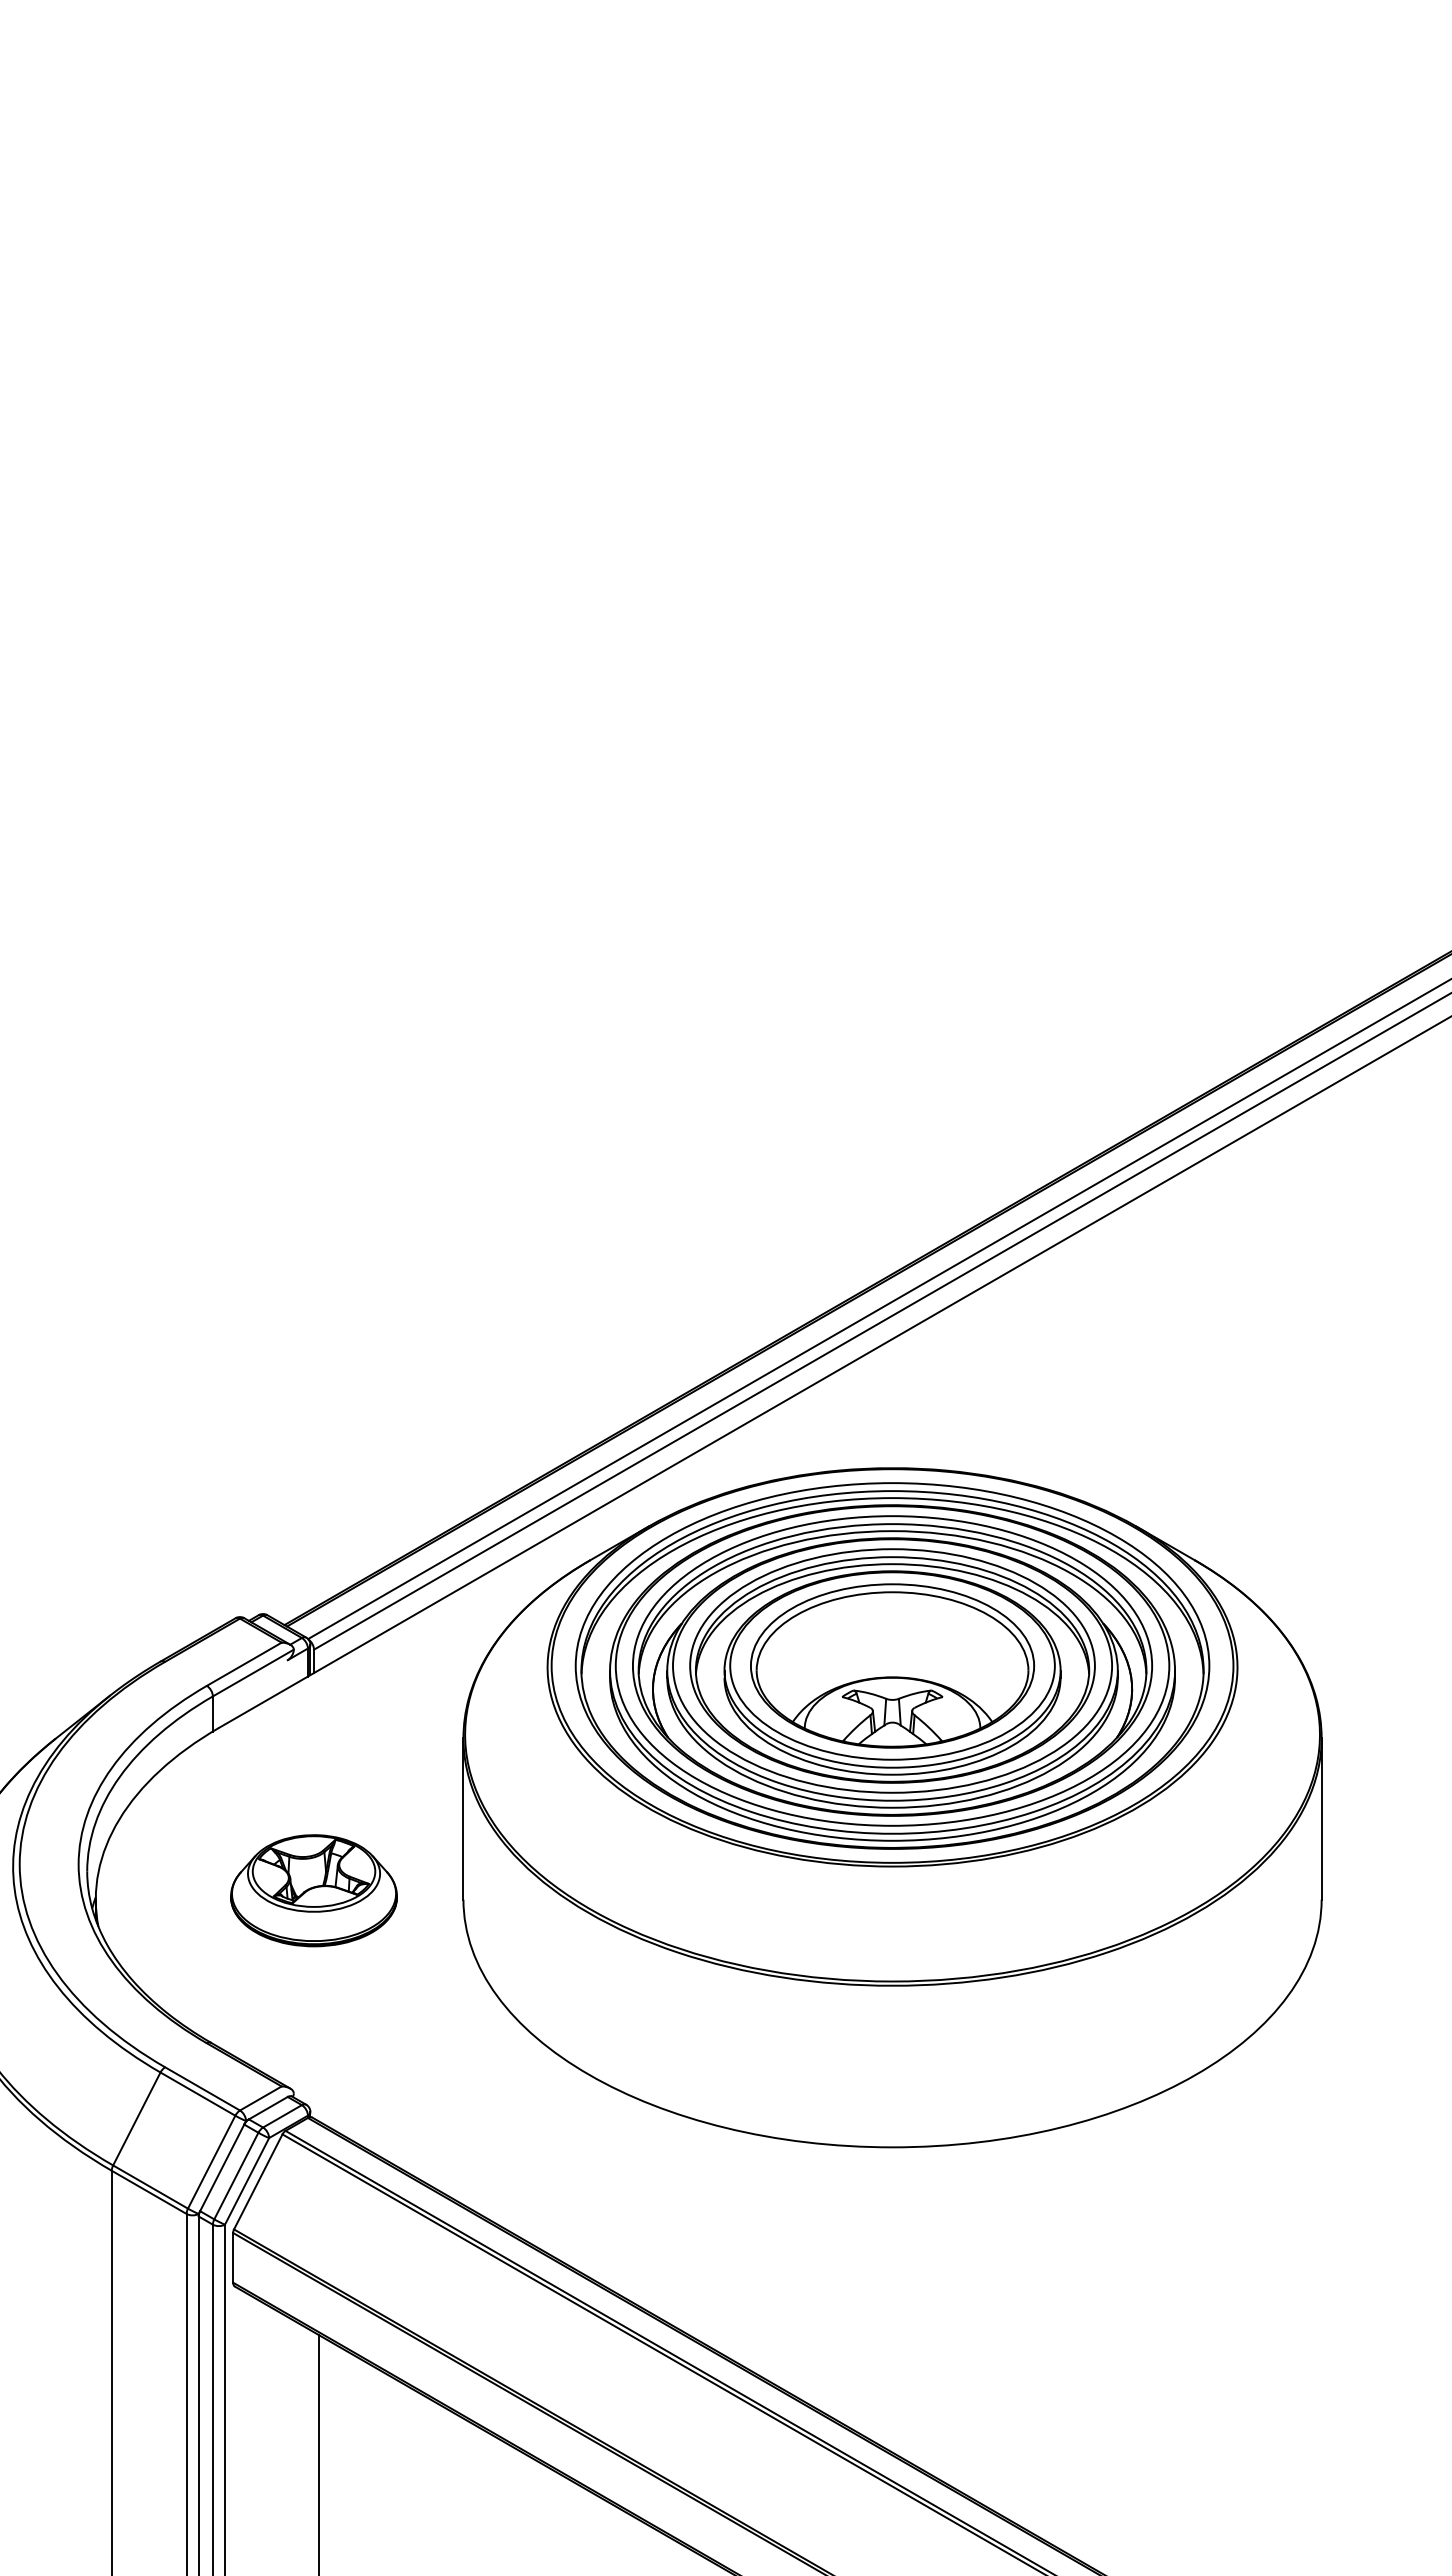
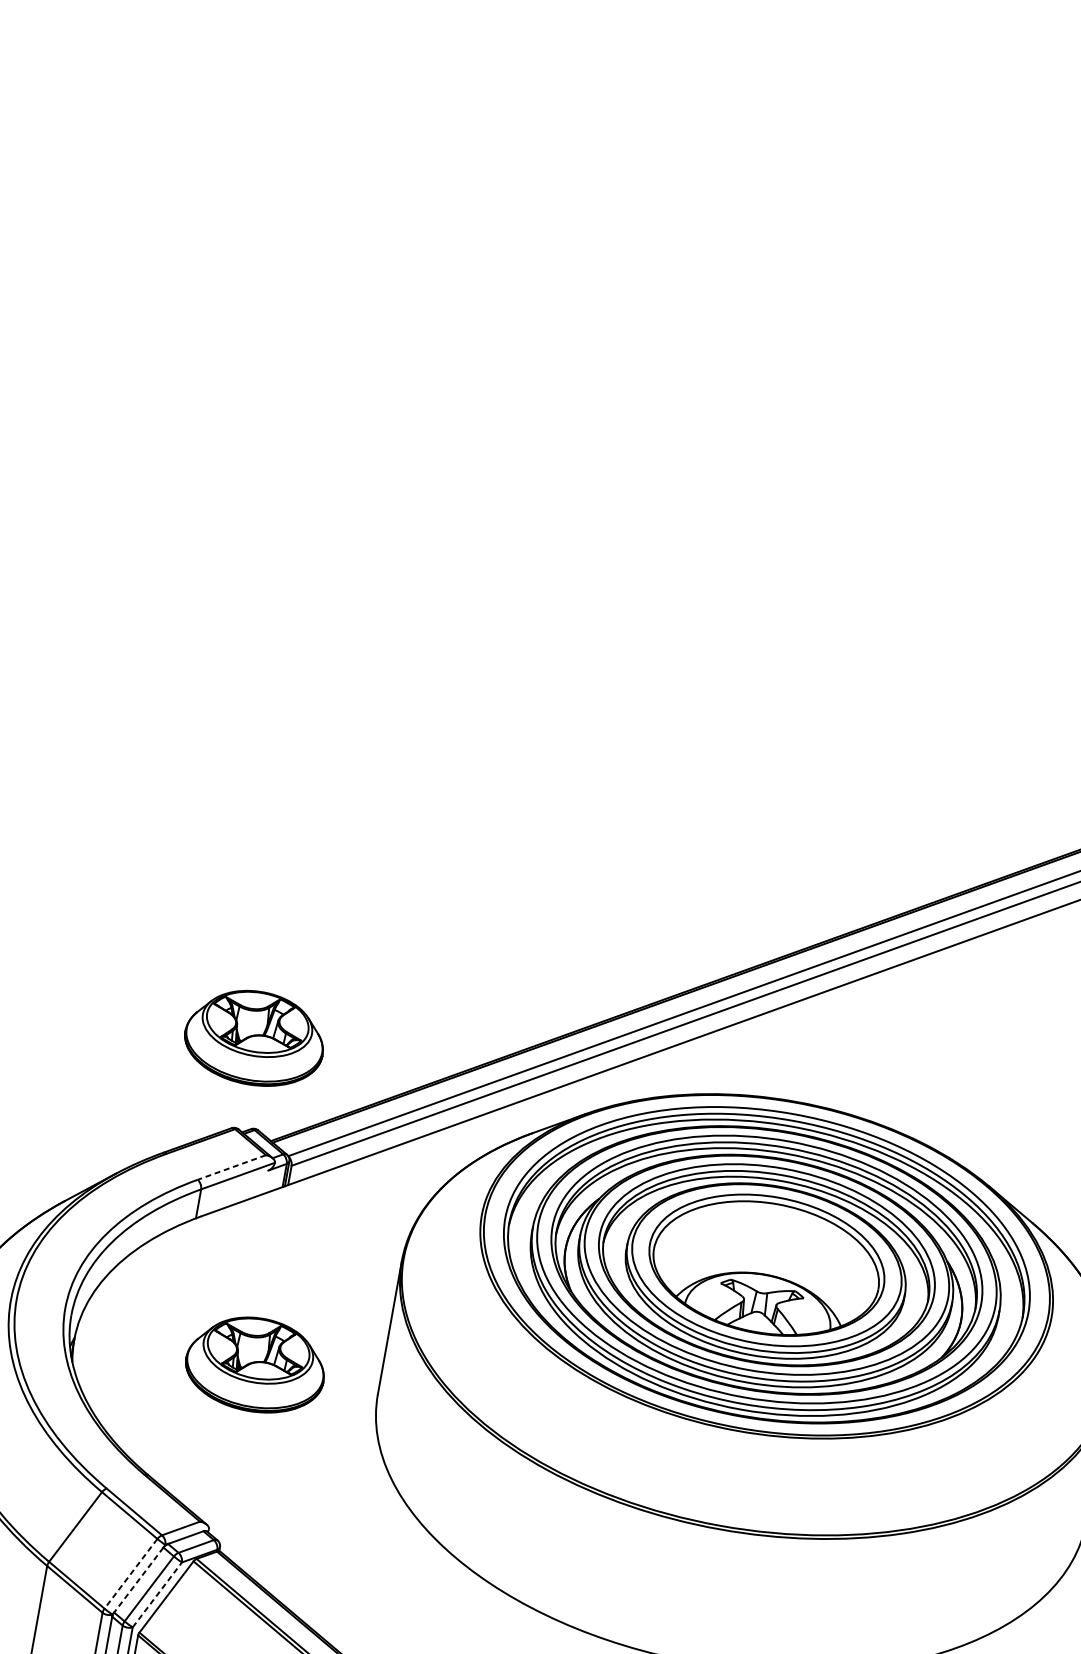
part: (243, 1507) -> (254, 1037), added
line: (243, 1664) -> (231, 1167), solid -> dashed
line: (211, 2162) -> (130, 1574), solid -> dashed
line: (222, 2167) -> (139, 1579), solid -> dashed
line: (247, 2181) -> (157, 1595), solid -> dashed

